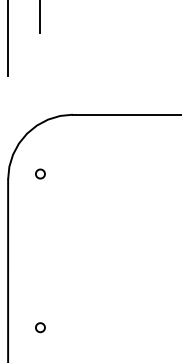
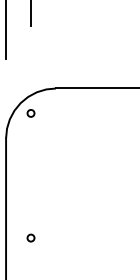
part: (40, 173) -> (31, 113), moved
part: (40, 327) -> (31, 237), moved

